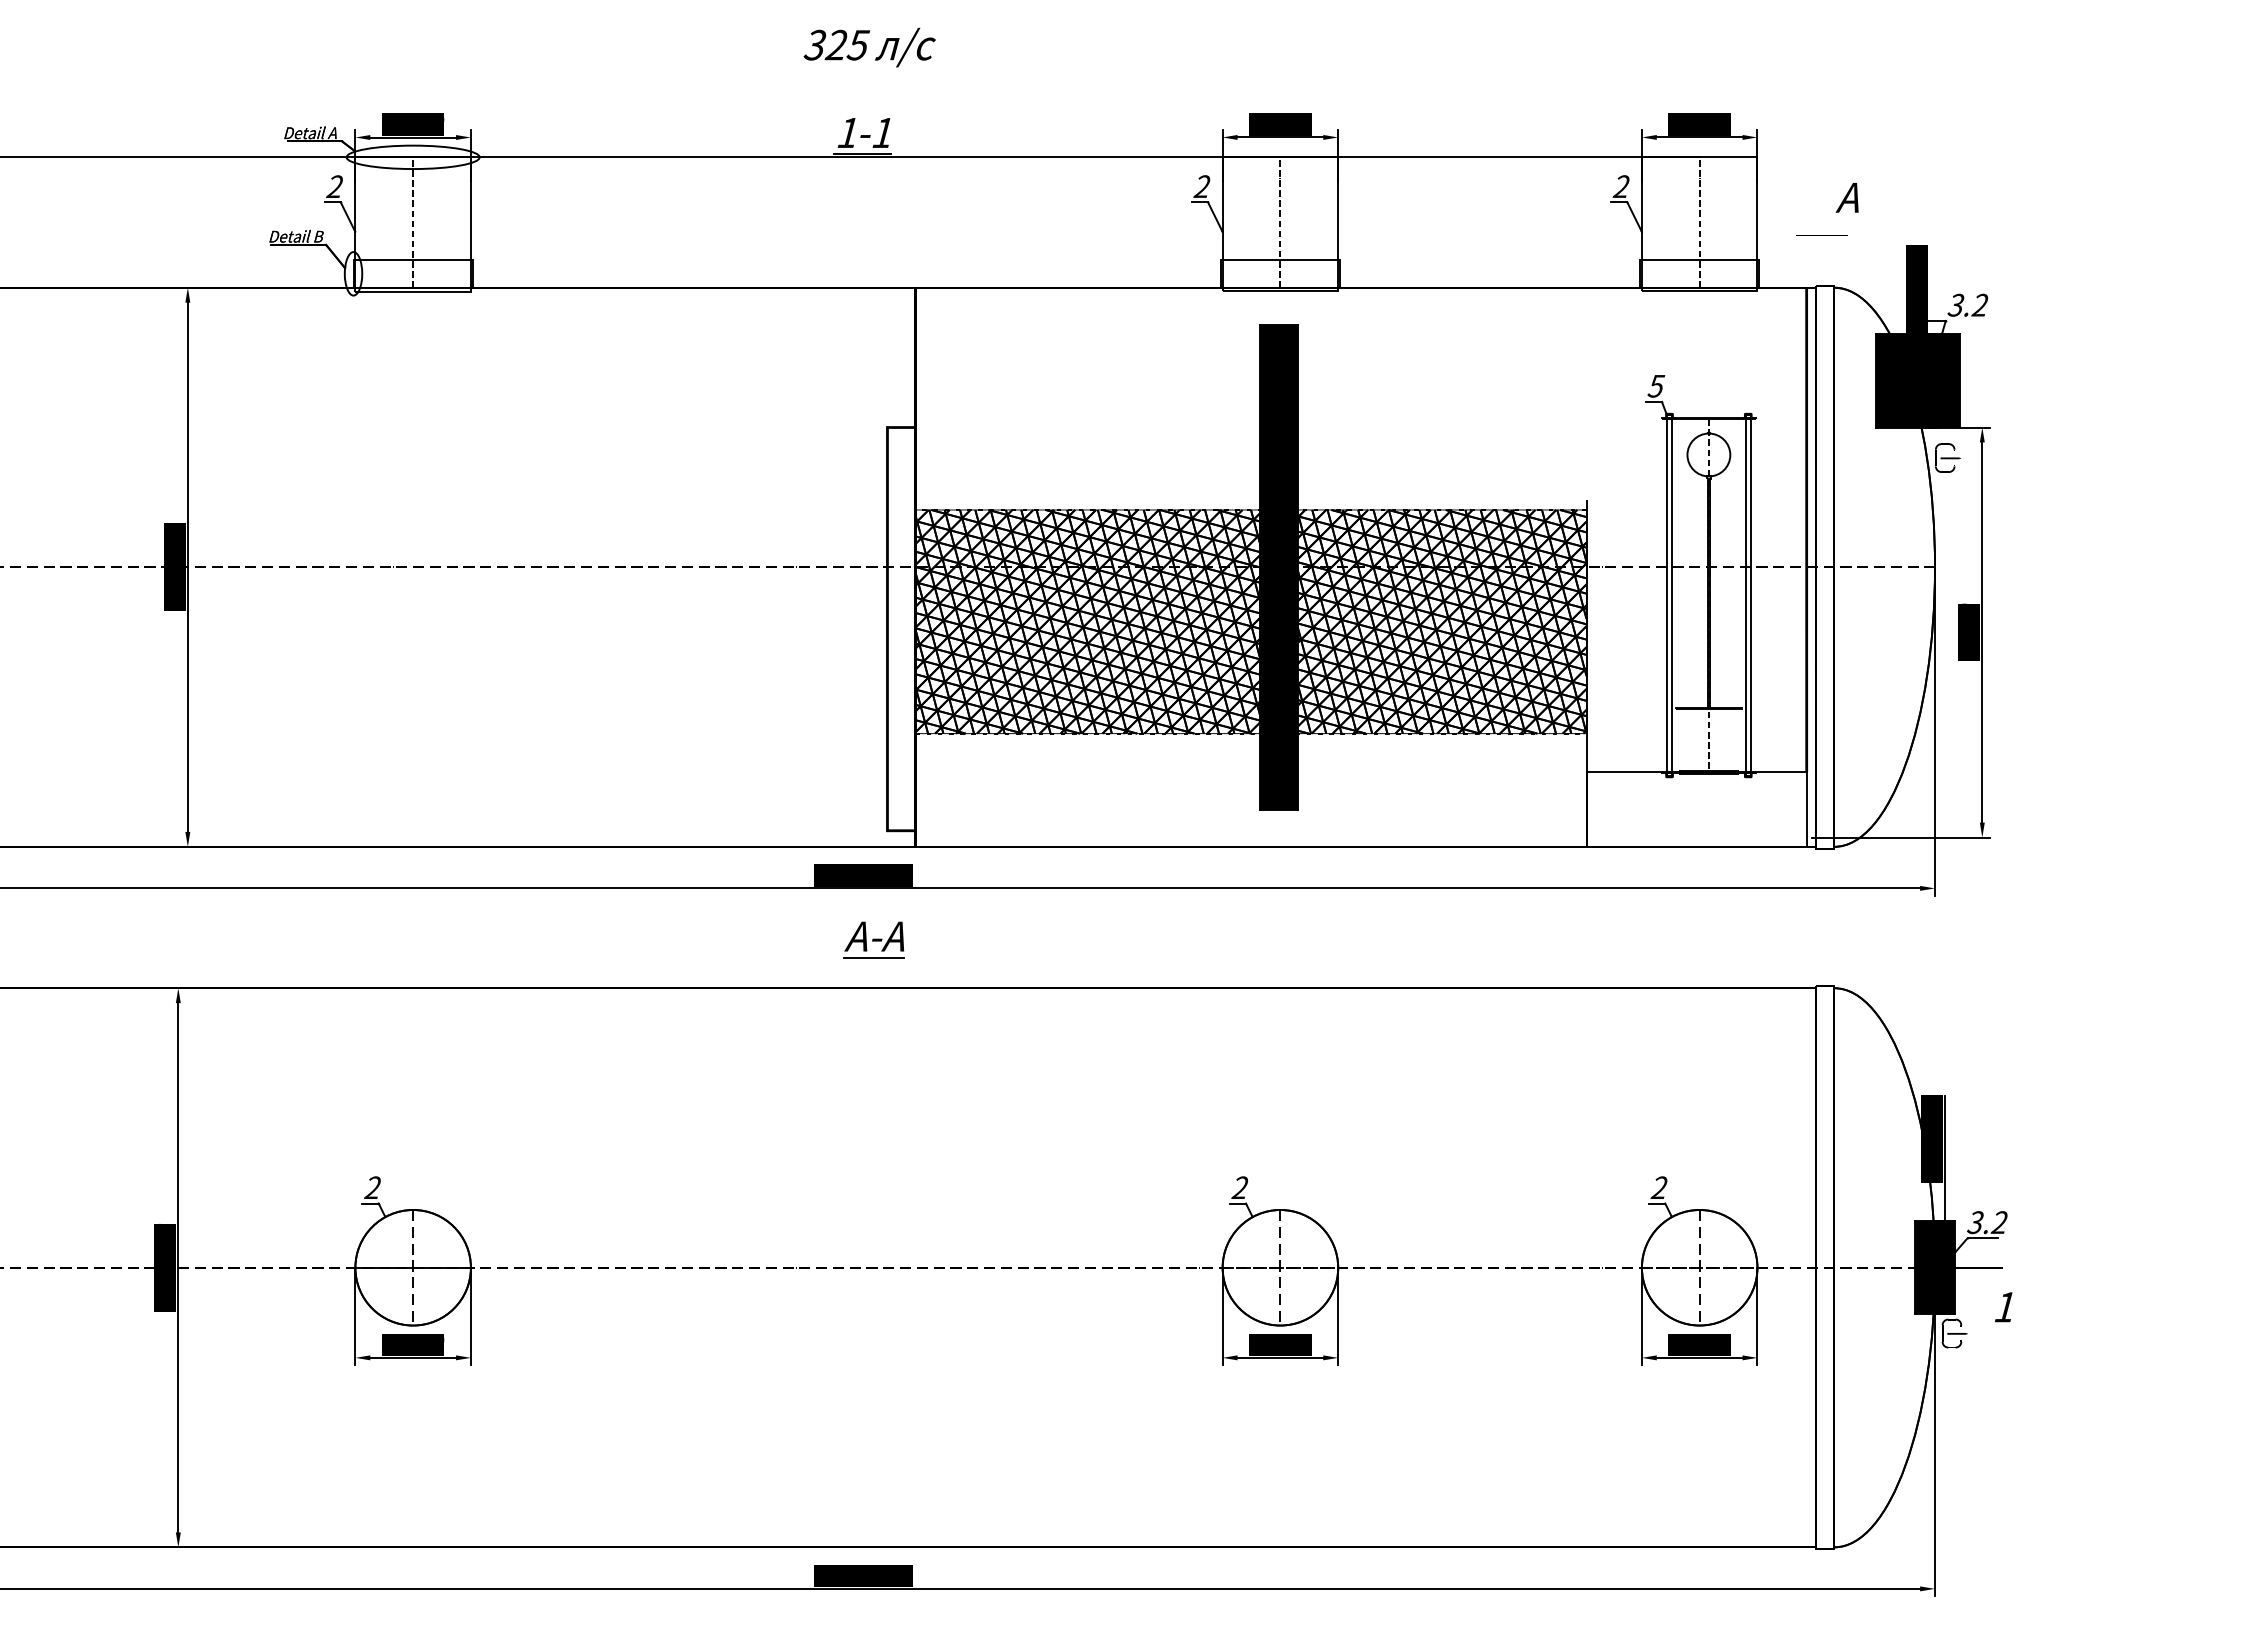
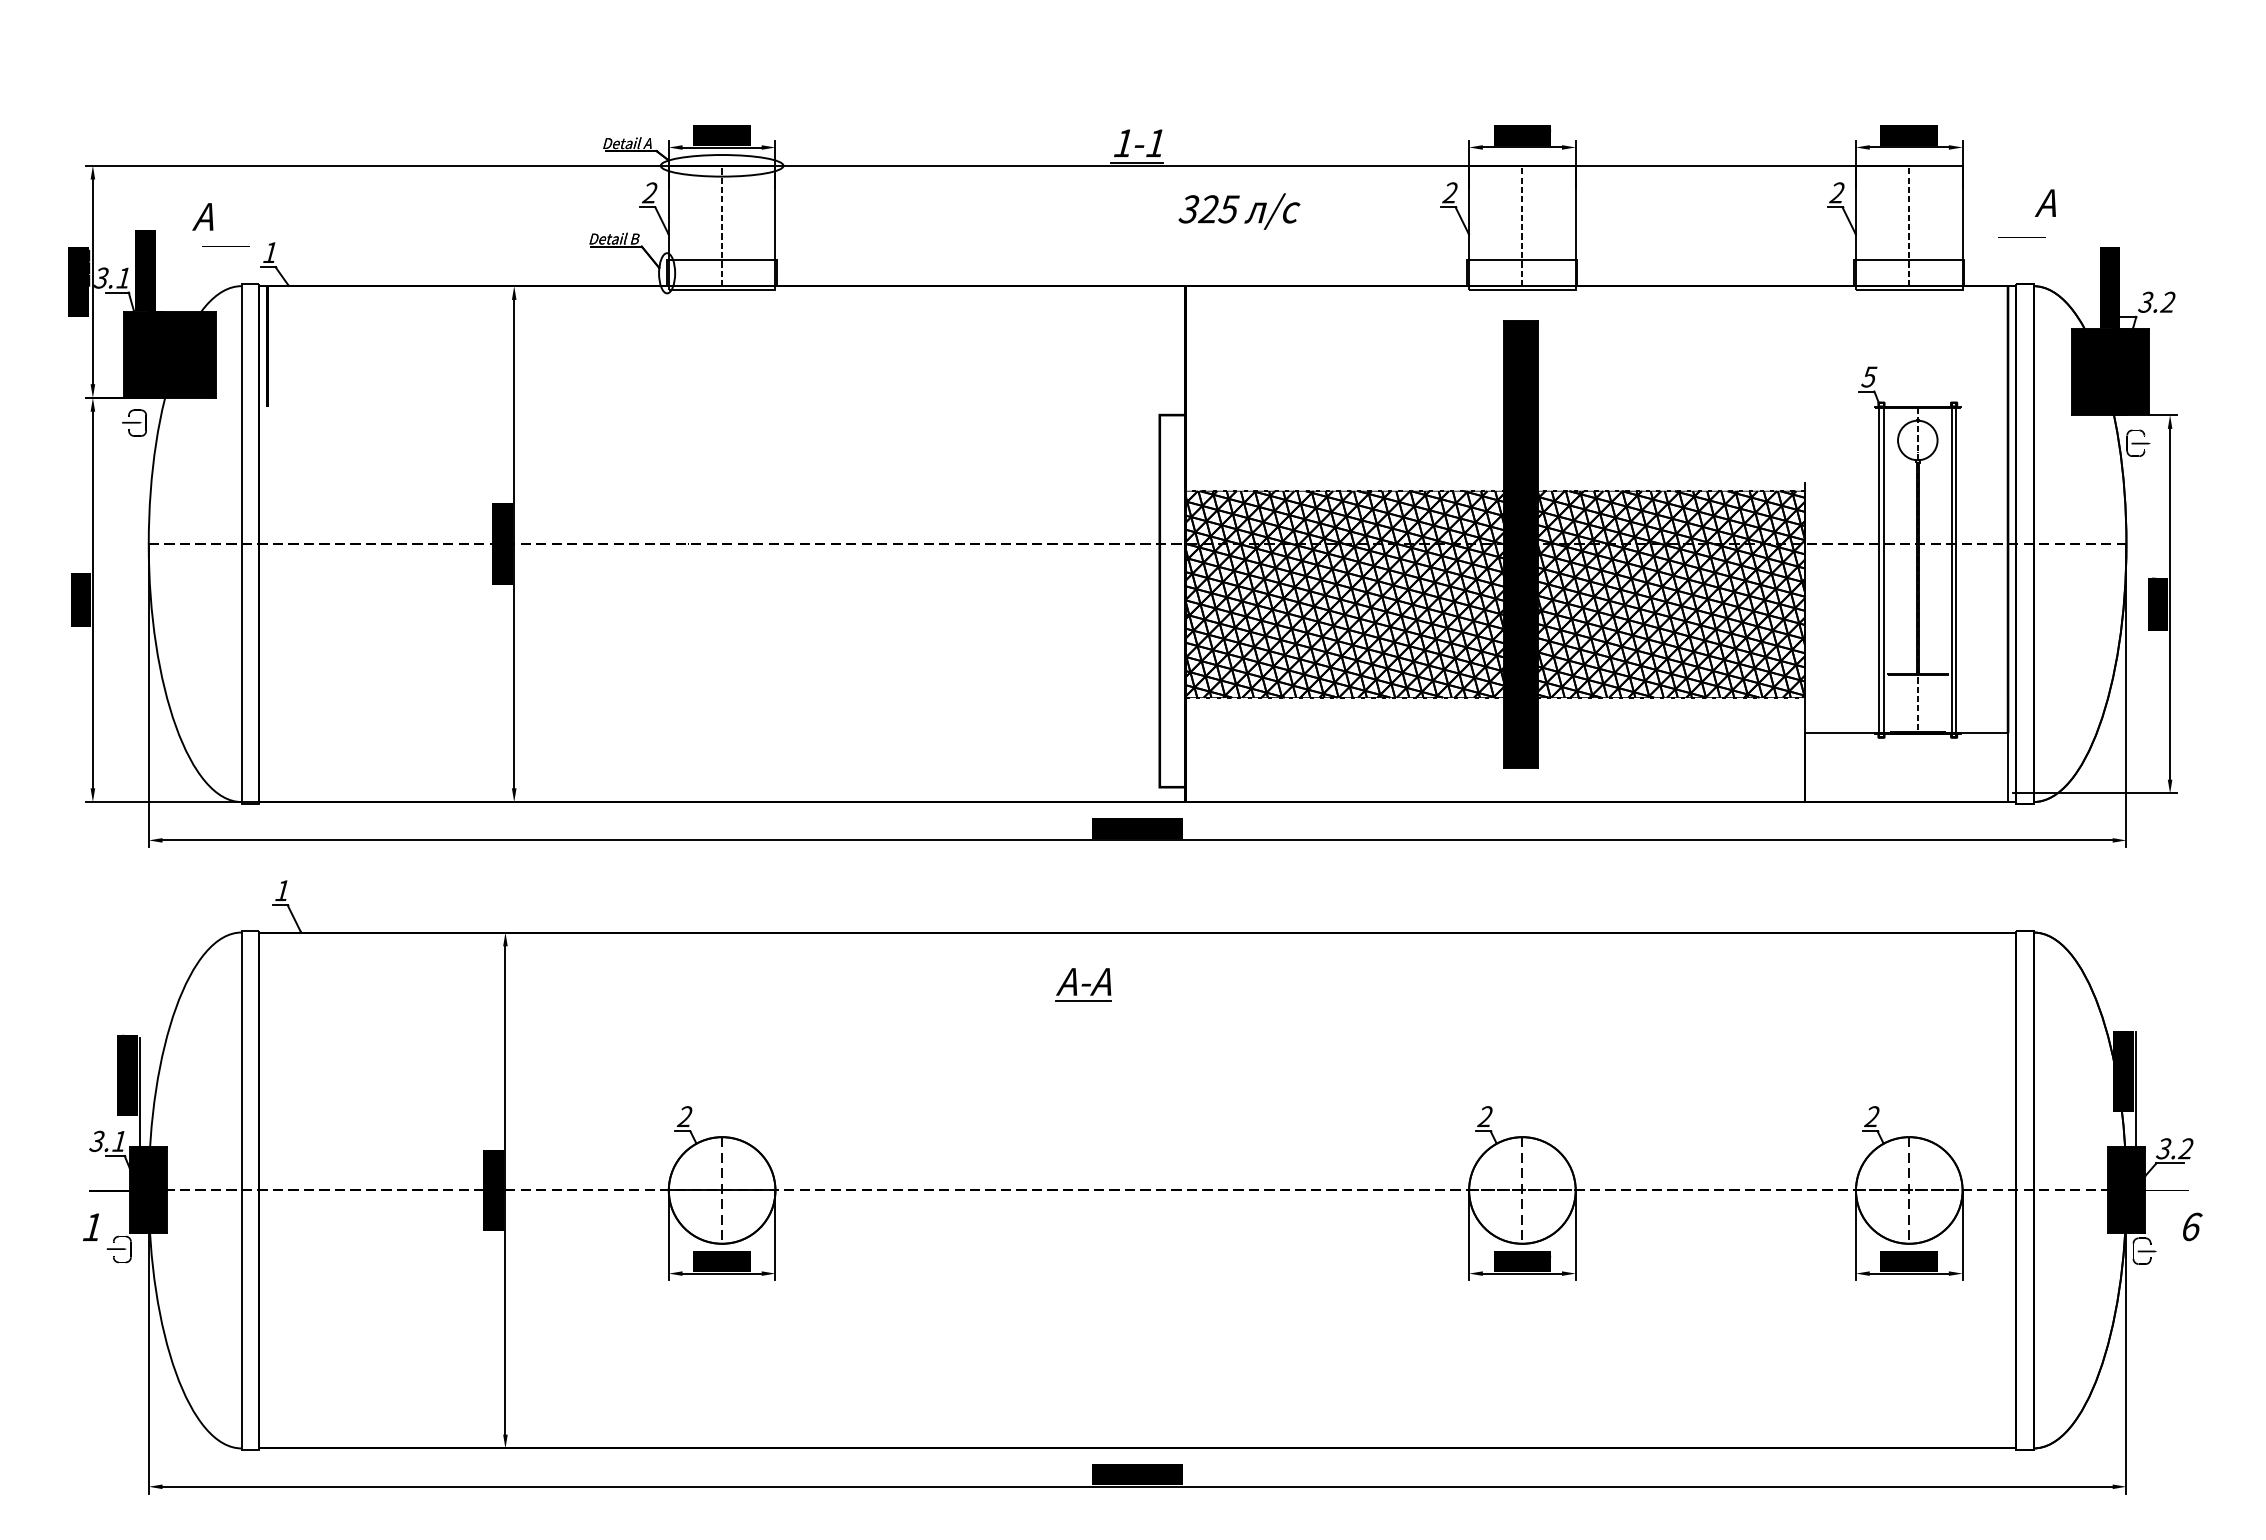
text: (869, 47) -> (1239, 211), moved
part: (874, 939) -> (1083, 984), moved
text: (2005, 1306) -> (2191, 1226), 1 -> 6

